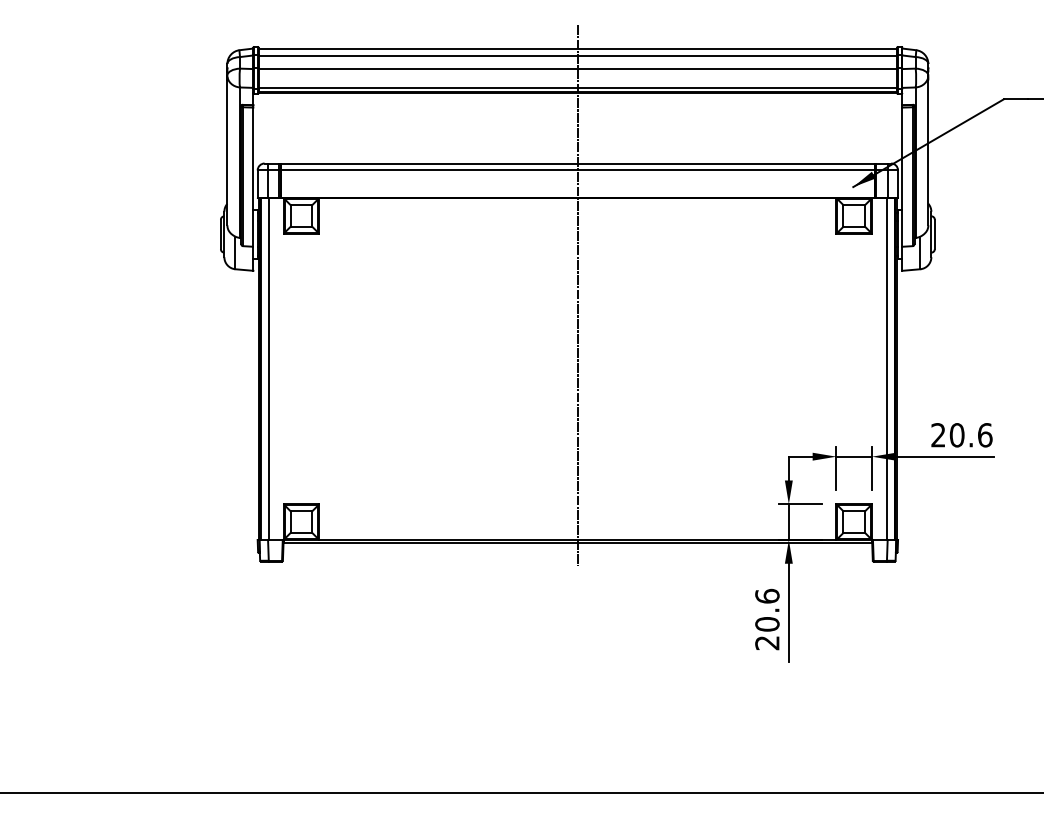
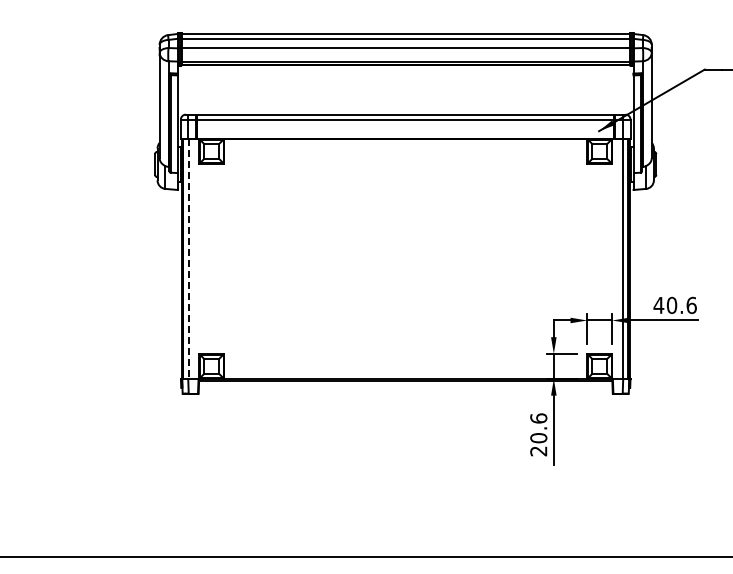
line: (577, 295) -> (405, 207), removed
line: (268, 368) -> (188, 258), solid -> dashed
text: (937, 433) -> (658, 304), 20.6 -> 40.6

